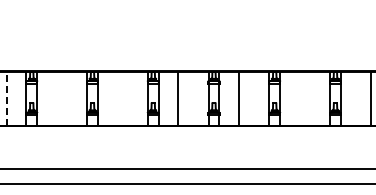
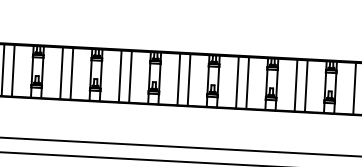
line: (56, 98) -> (61, 72), added
line: (67, 98) -> (71, 73), added
line: (117, 98) -> (120, 75), added
line: (128, 98) -> (130, 76), added
line: (188, 98) -> (188, 79), added
line: (249, 98) -> (247, 82), added
line: (299, 98) -> (295, 85), added
line: (310, 98) -> (306, 85), added
line: (360, 98) -> (354, 88), added
line: (6, 99) -> (13, 71), dashed -> solid

